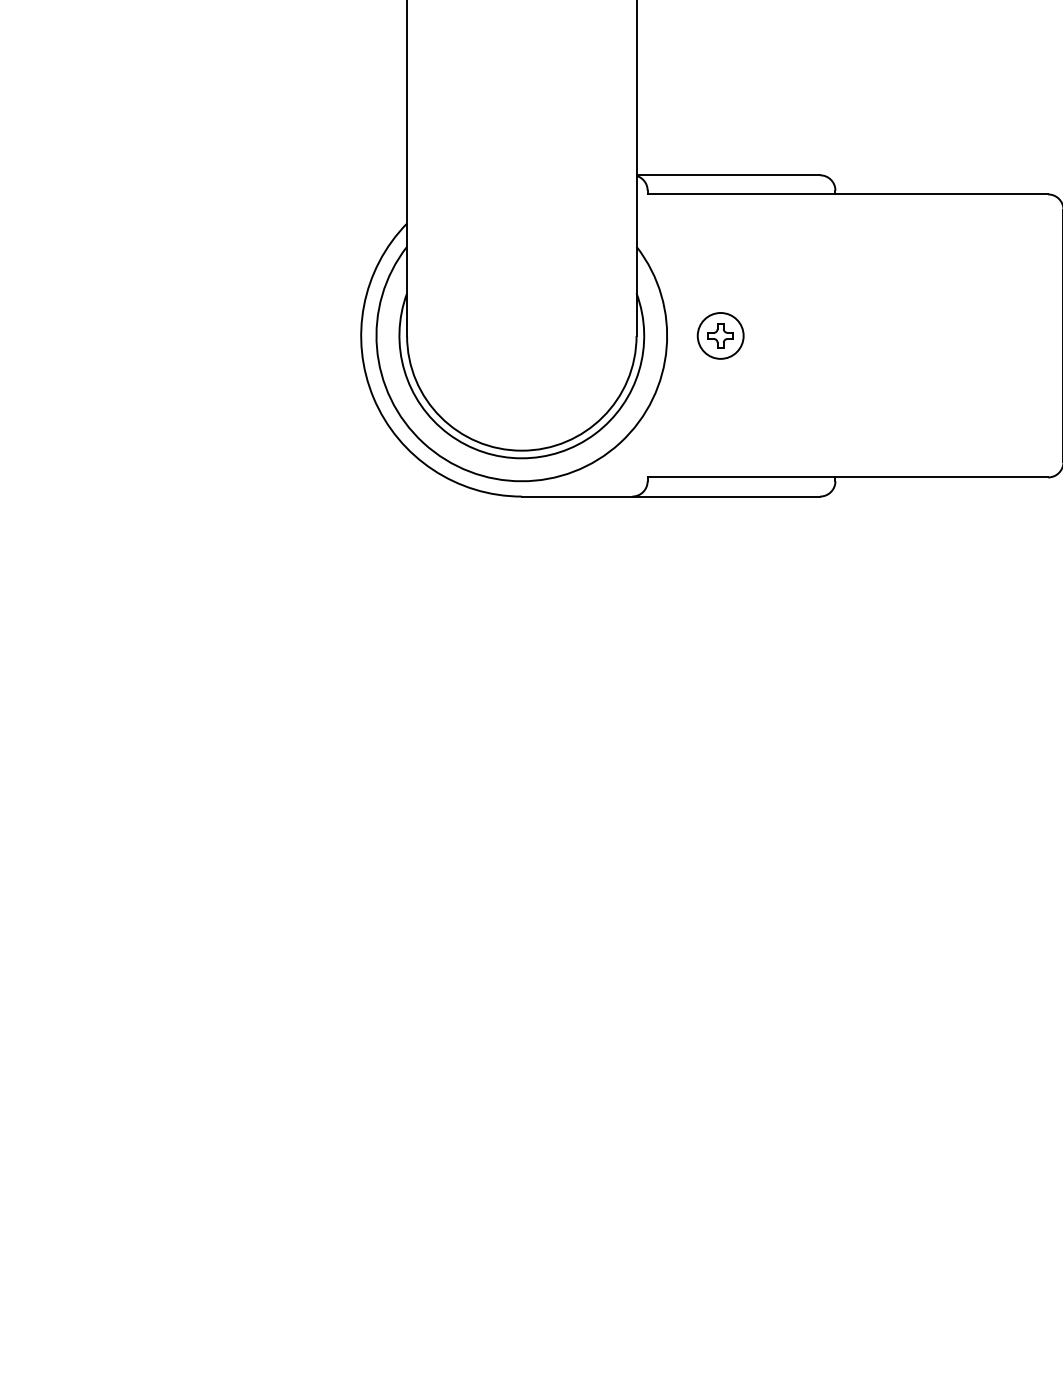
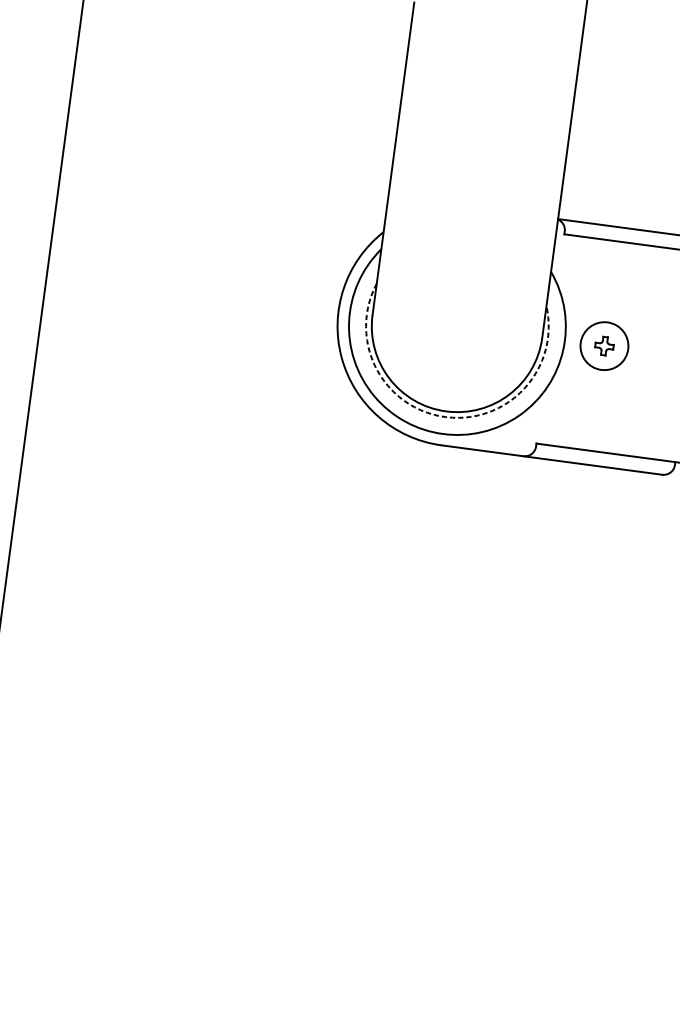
circle: (720, 335) -> (604, 345), size x1.4
arc: (521, 458) -> (445, 417), solid -> dashed

